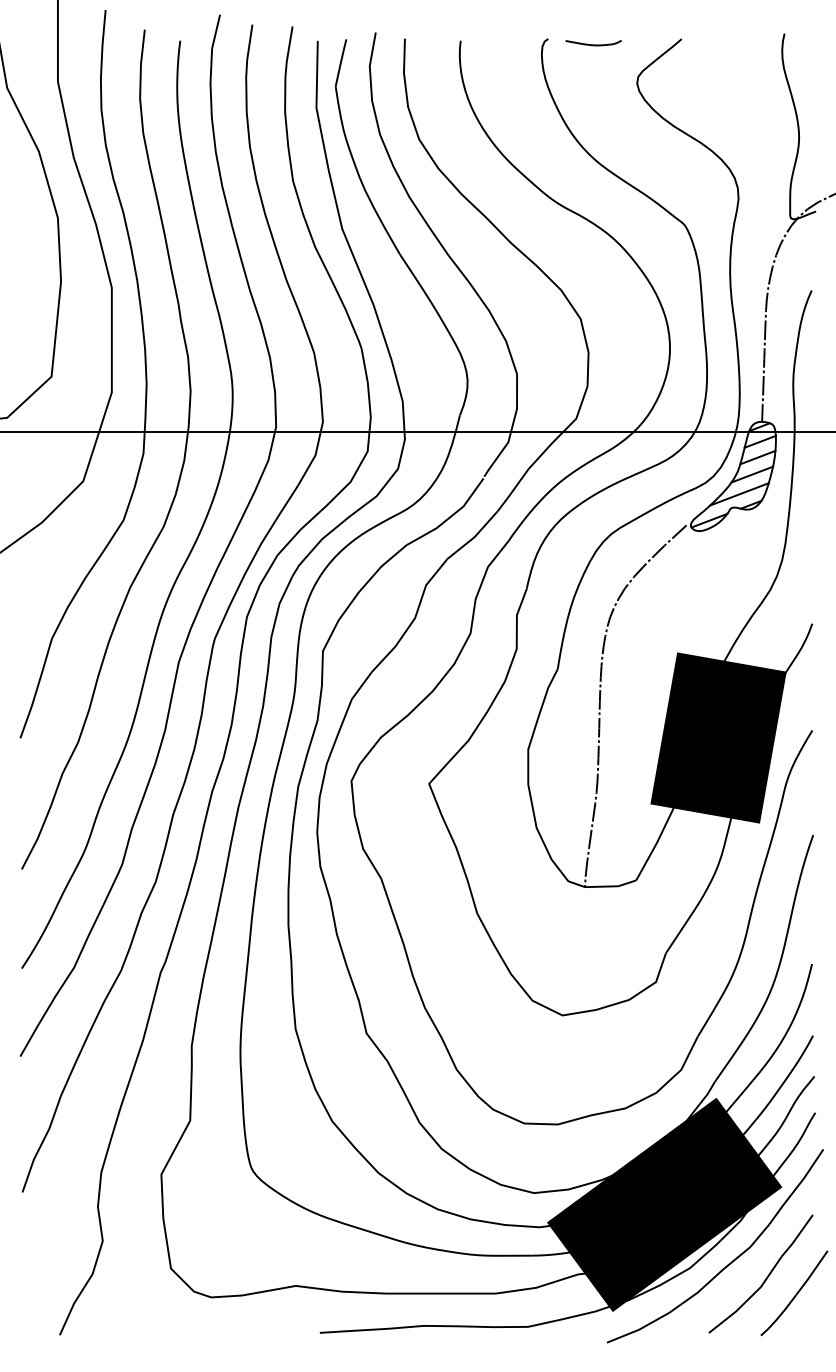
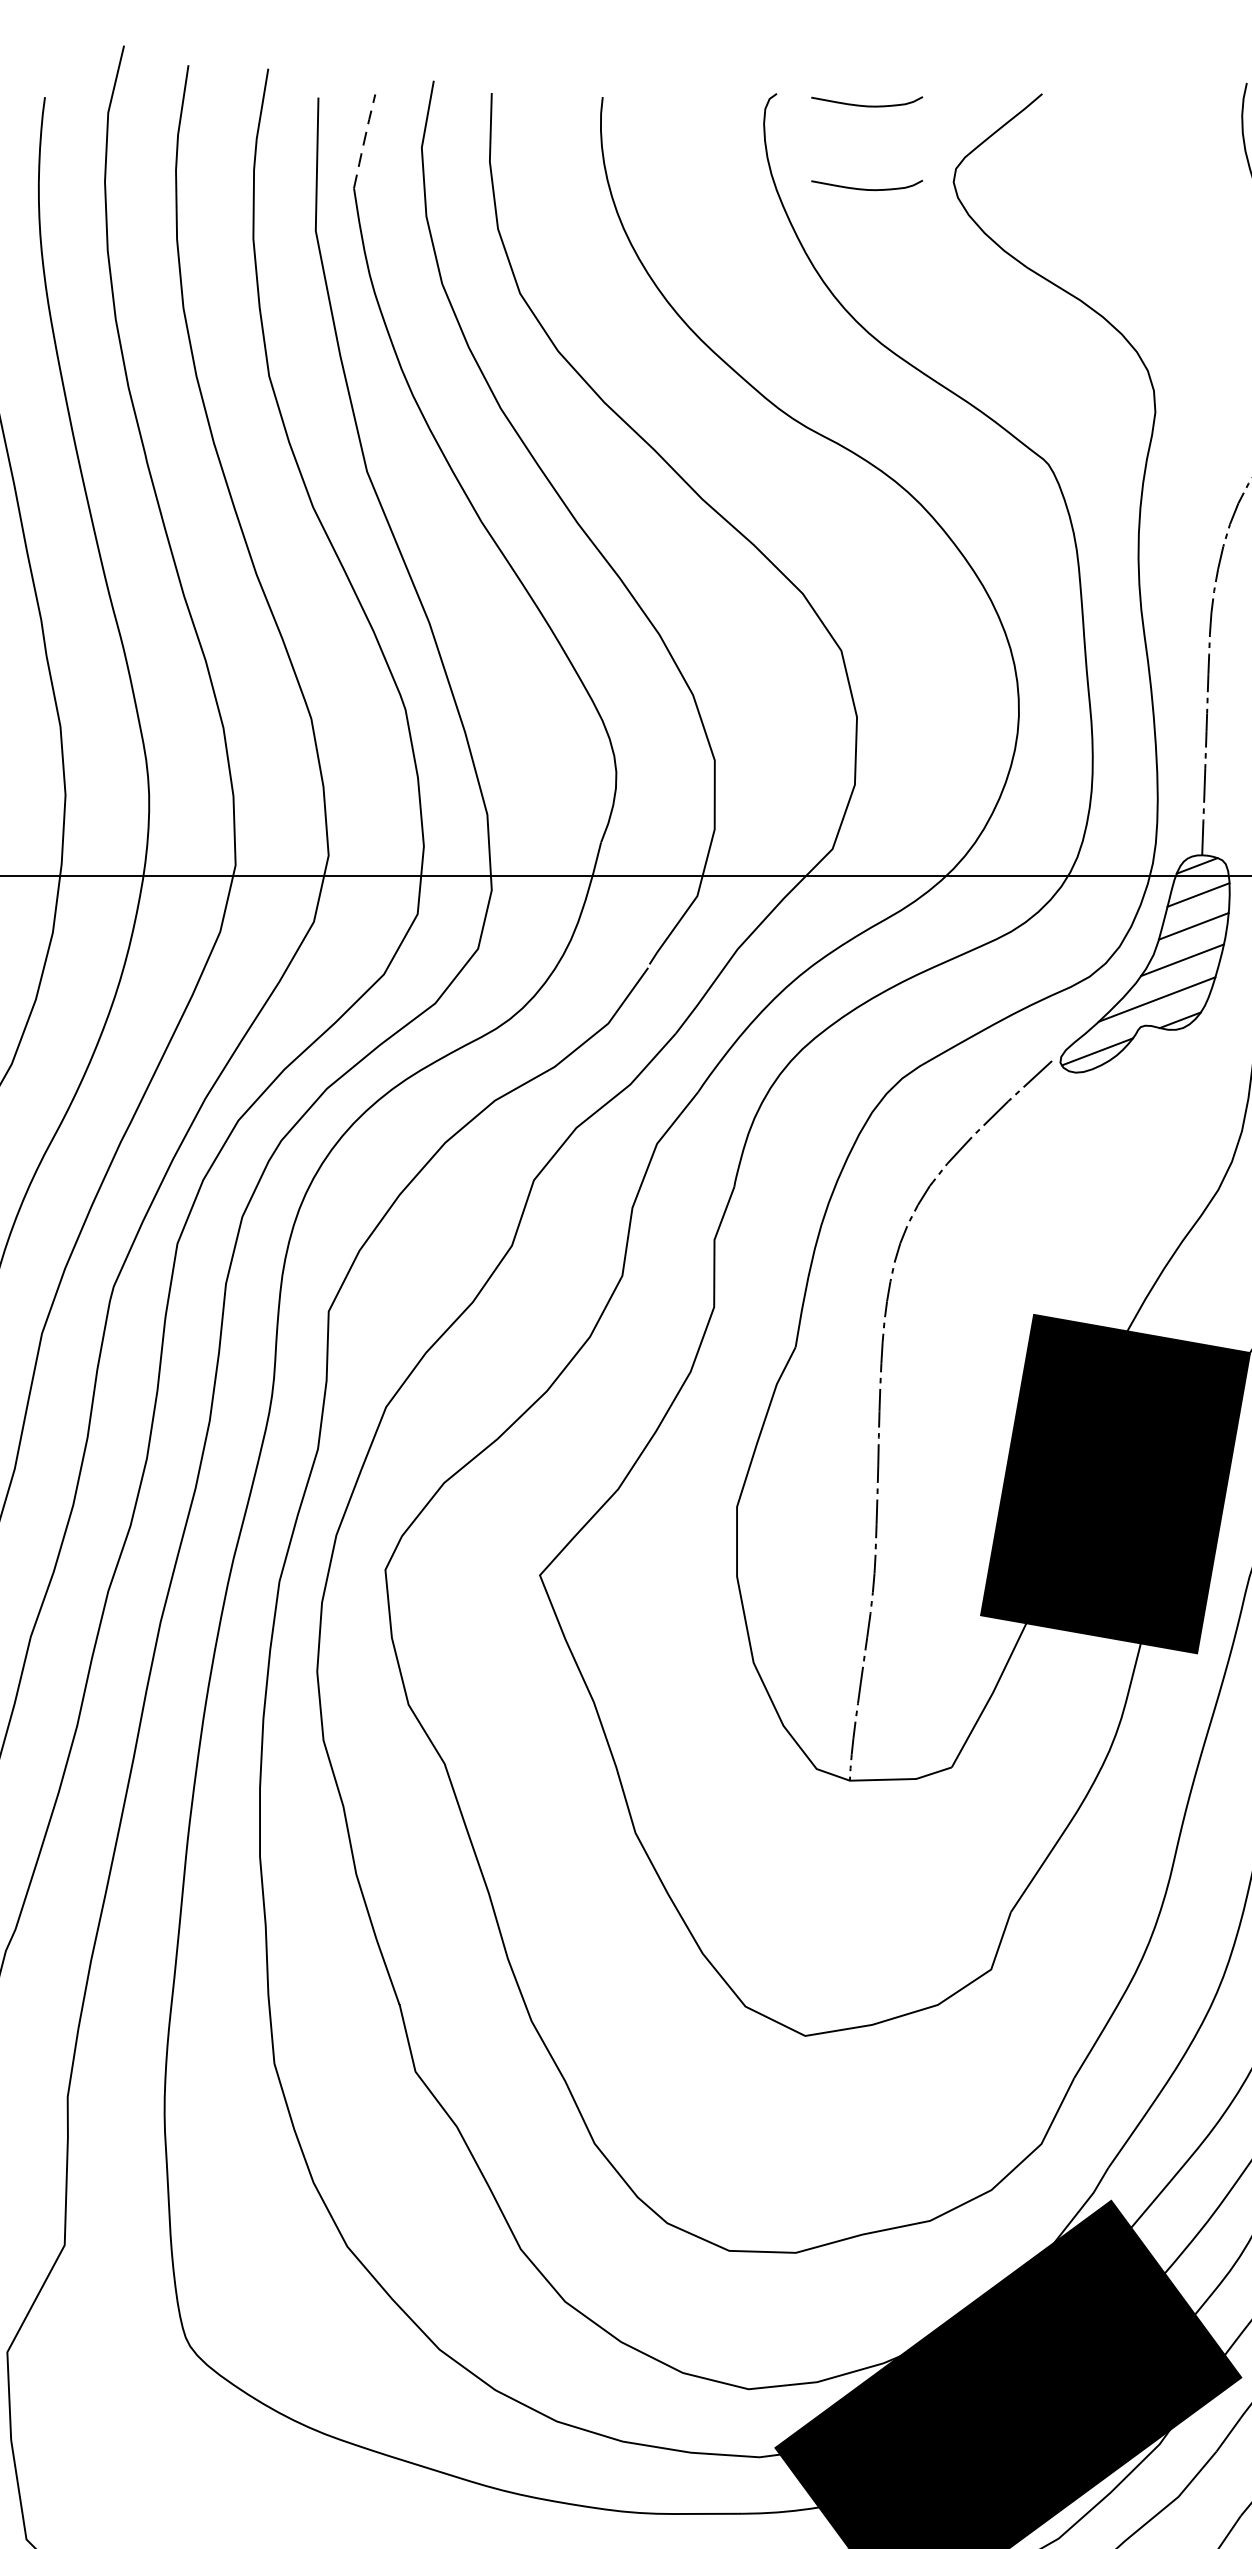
line: (341, 62) -> (365, 140), solid -> dashed
curve: (593, 86) -> (866, 188), added

